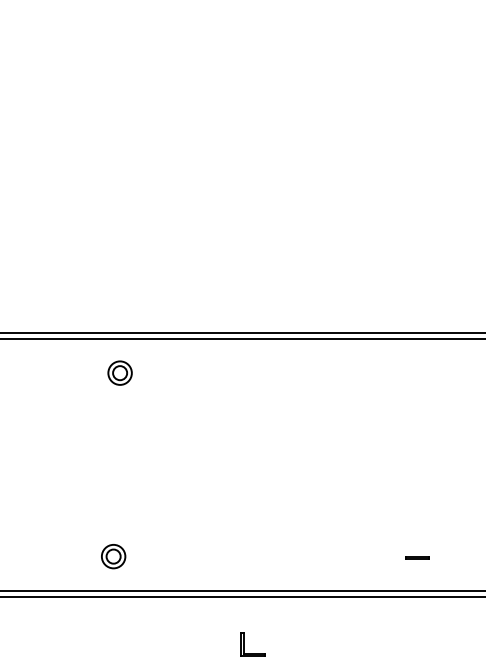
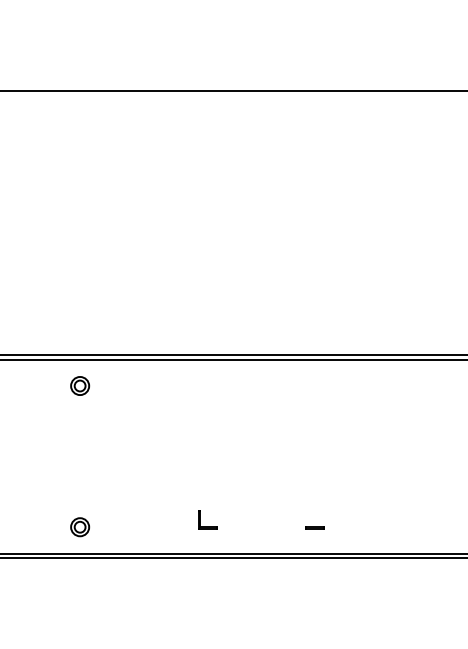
part: (120, 372) -> (80, 385), moved
part: (114, 556) -> (80, 527), moved
line: (416, 556) -> (314, 527), moved
part: (244, 643) -> (200, 519), moved

